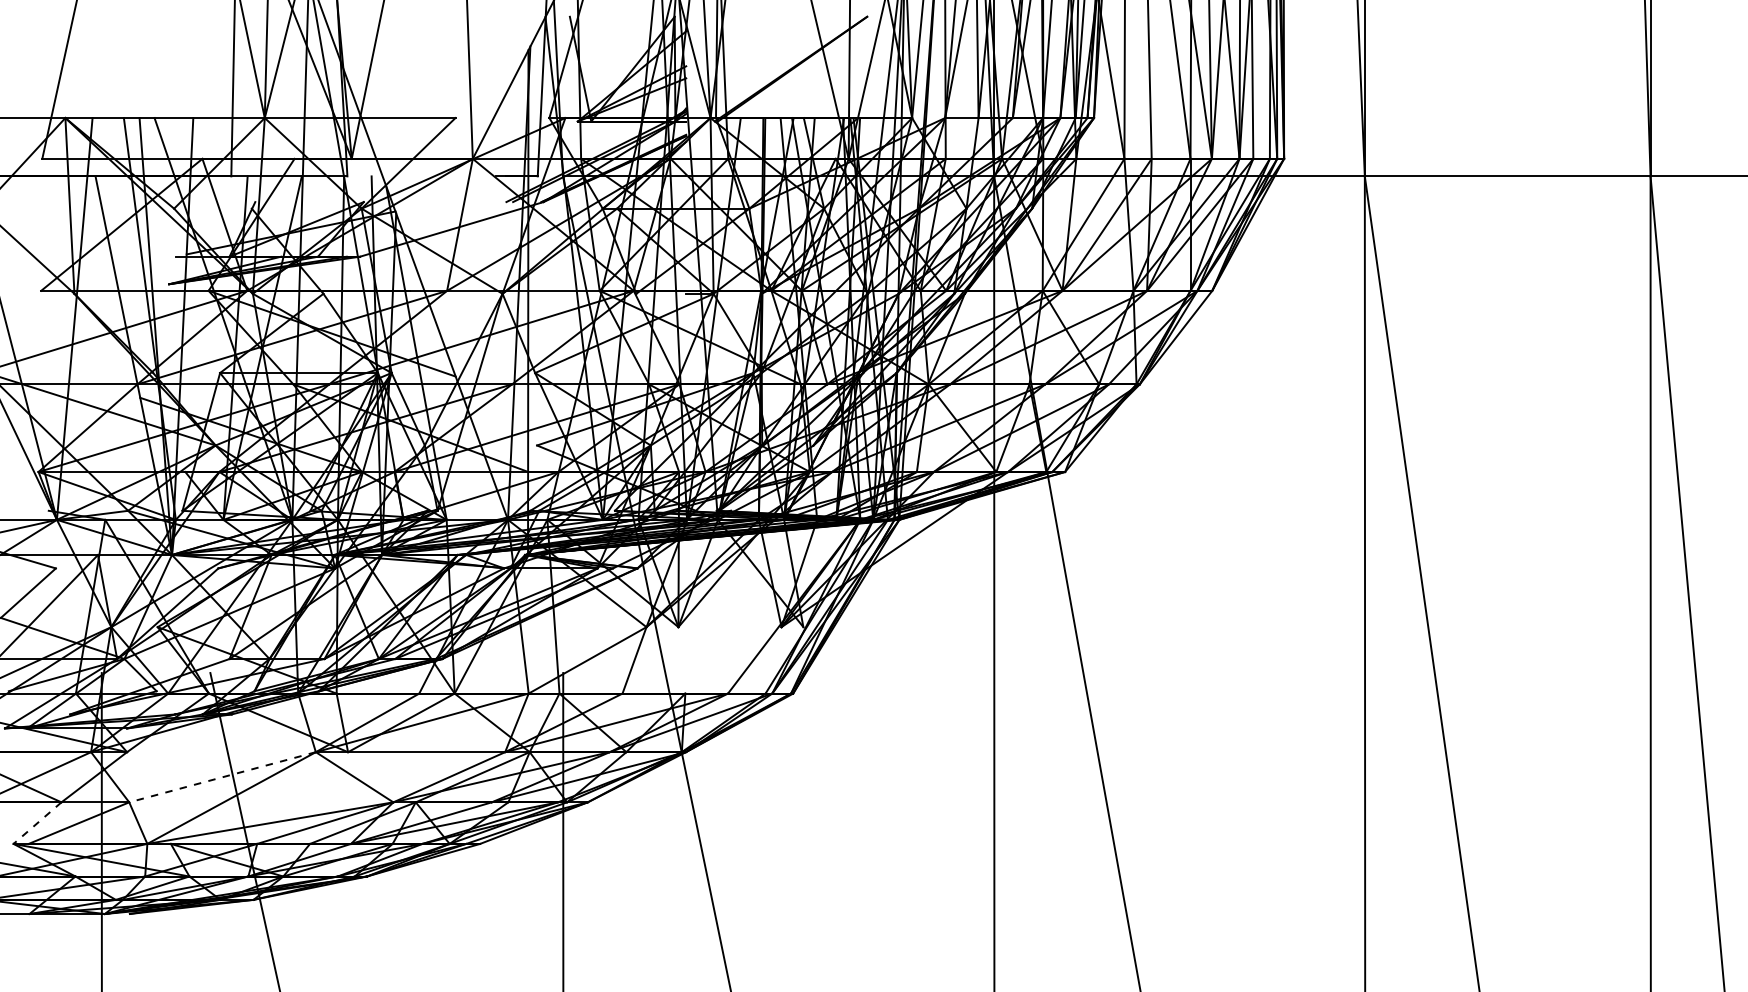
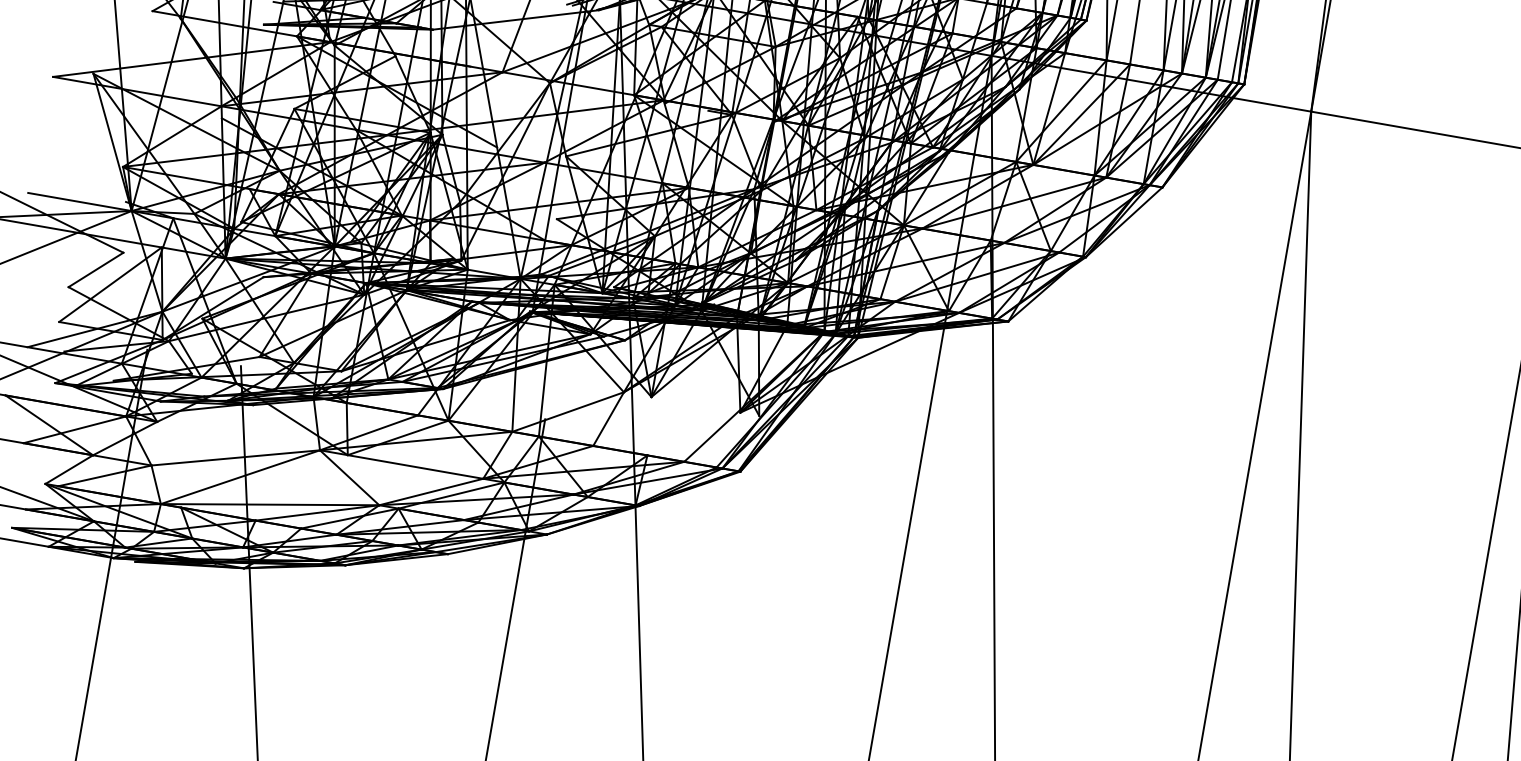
line: (222, 777) -> (235, 458), dashed -> solid
line: (37, 823) -> (69, 469), dashed -> solid

